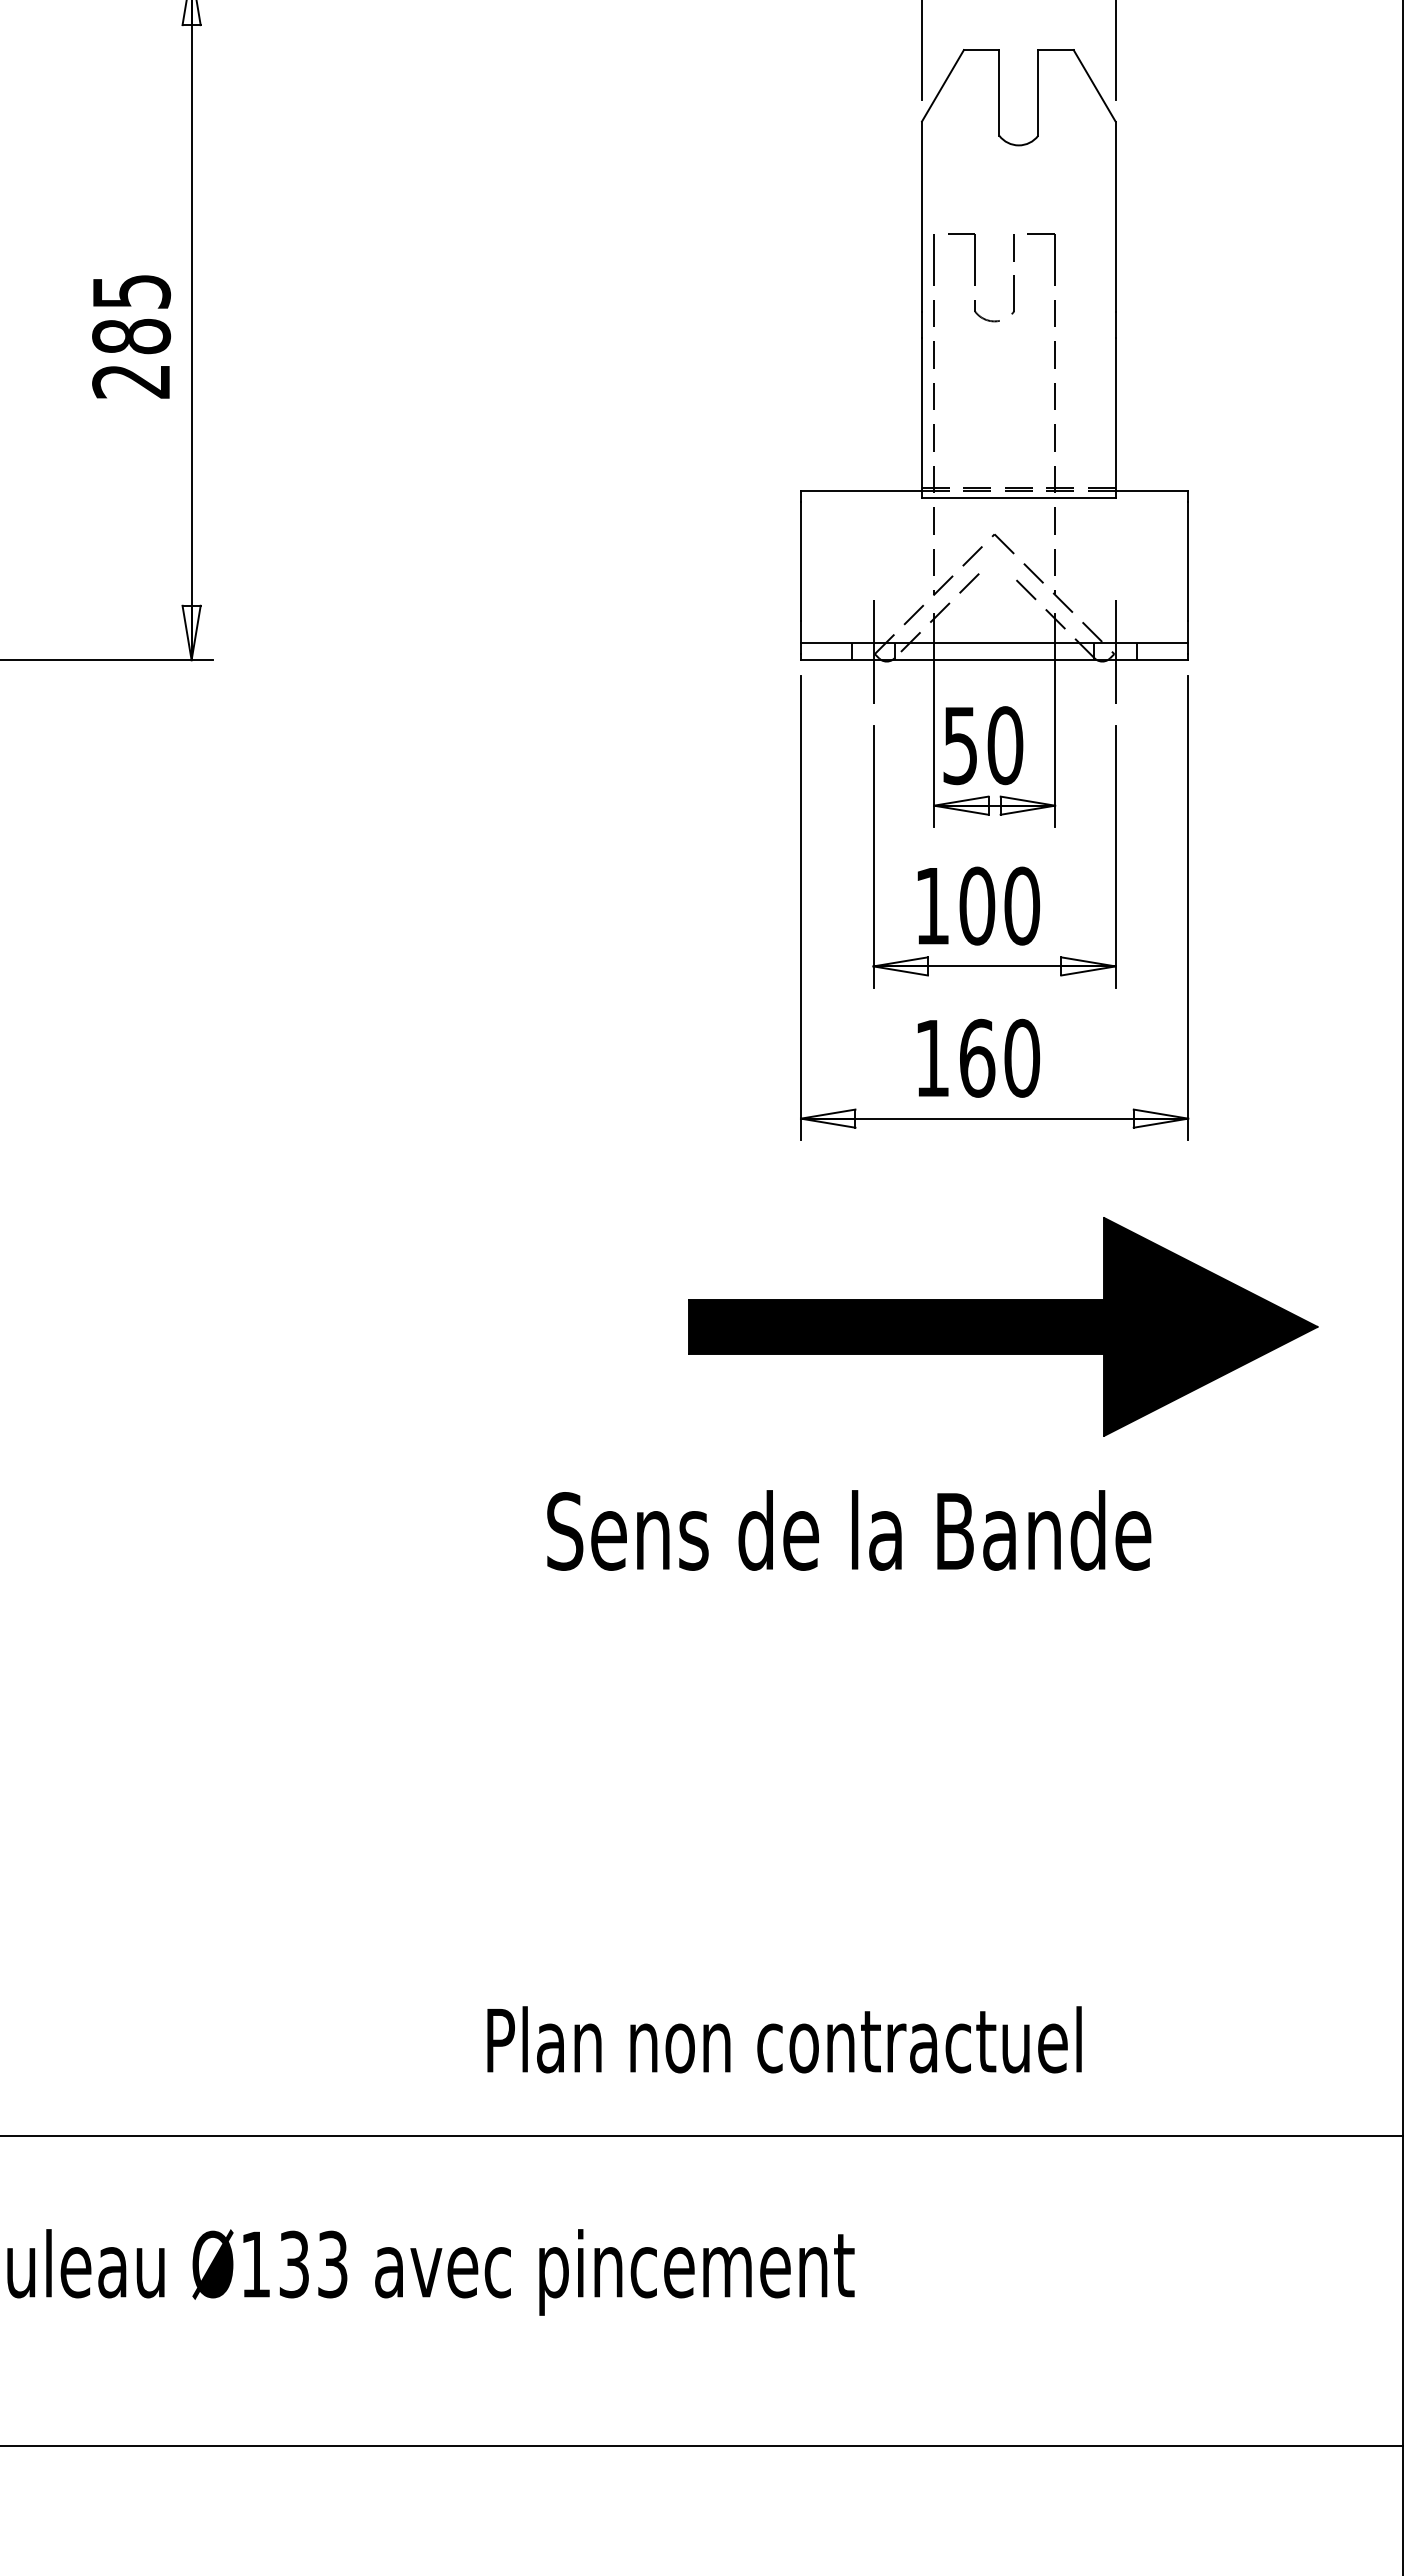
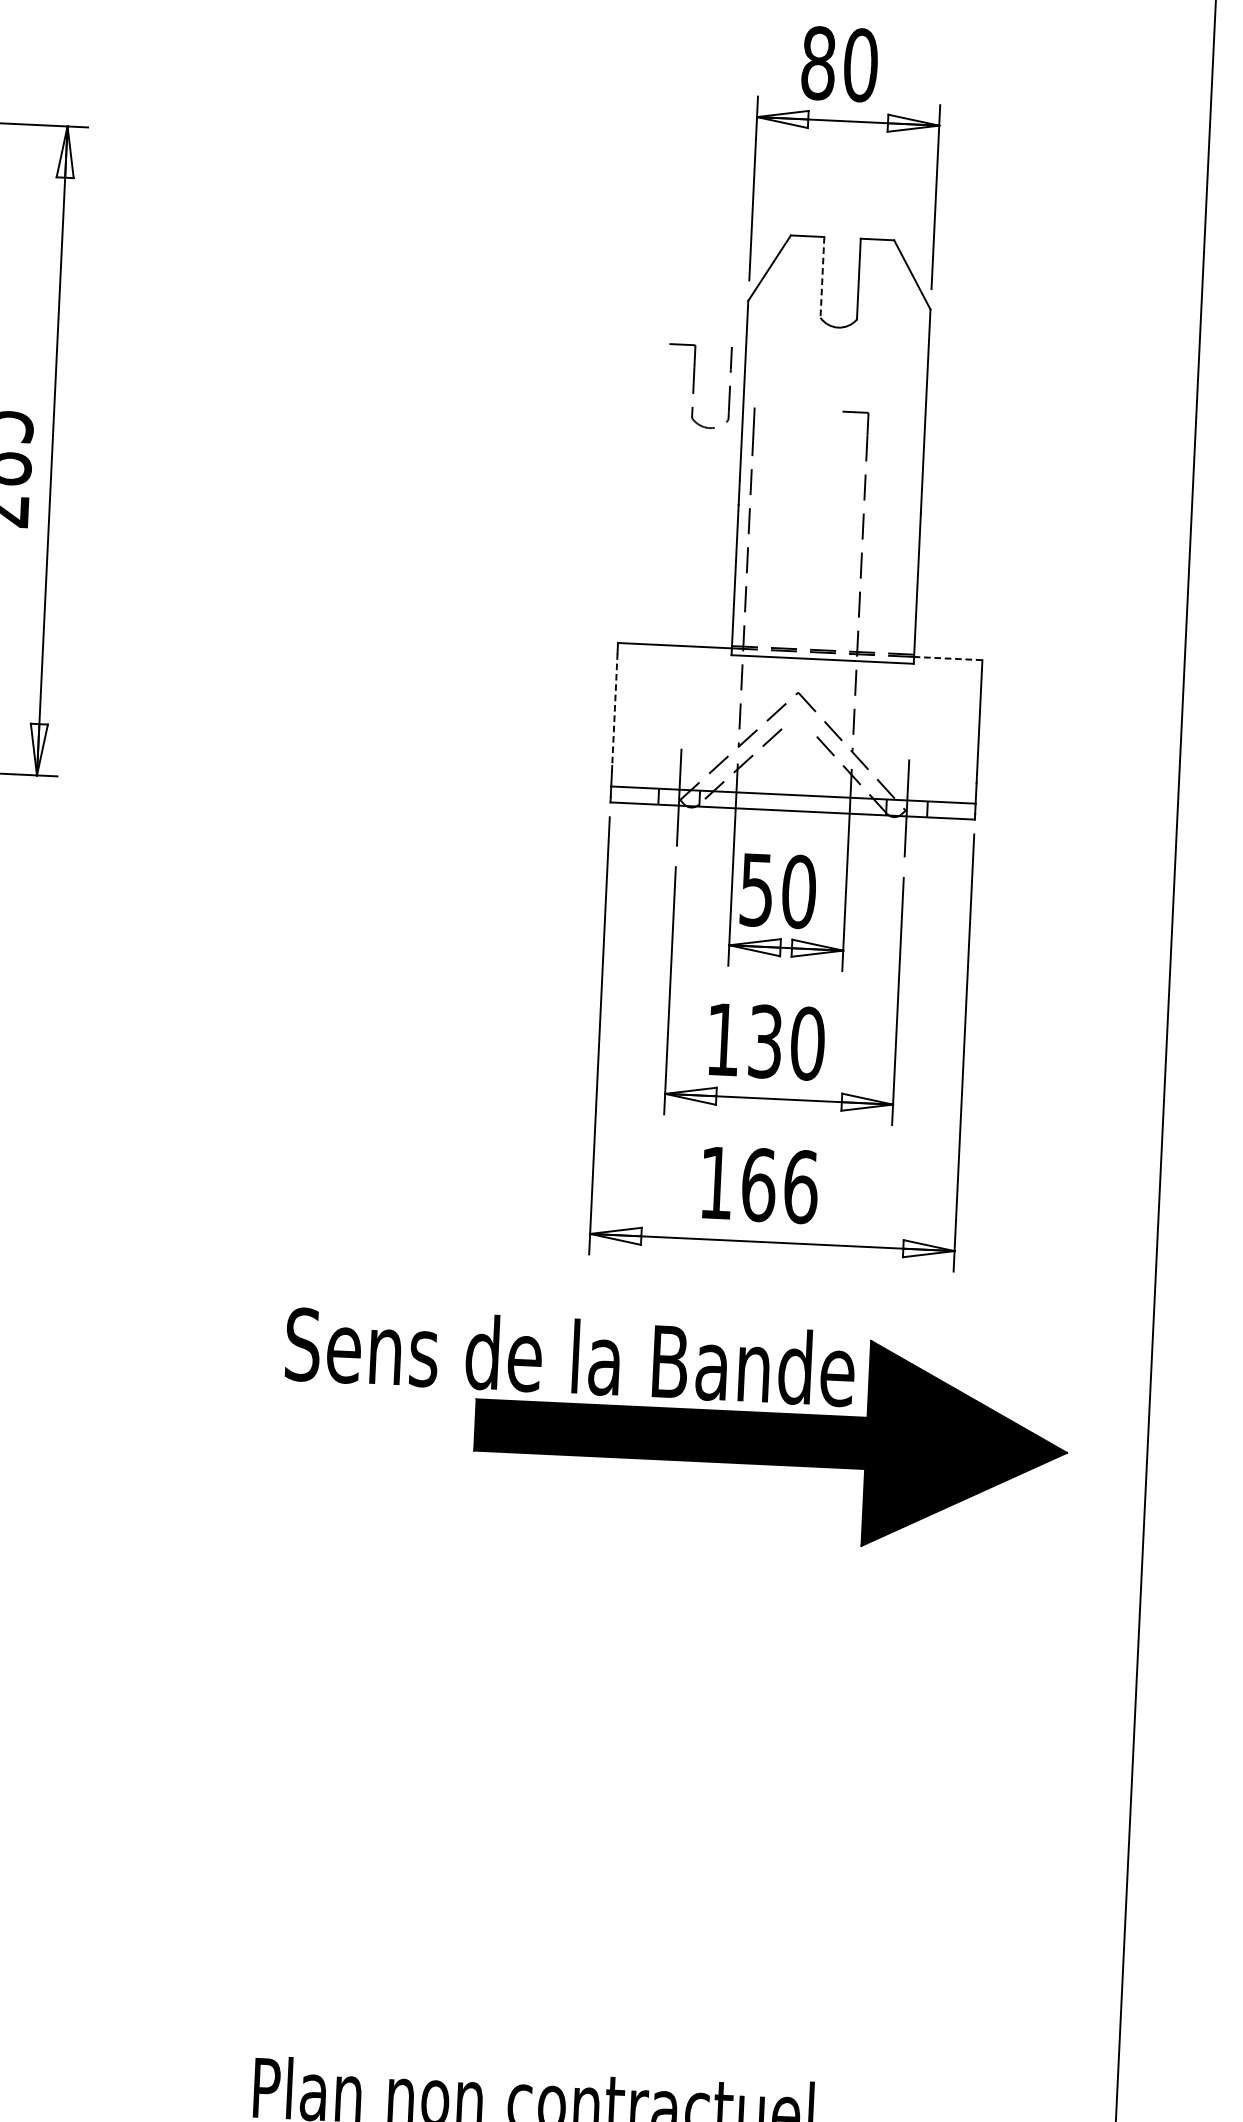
line: (999, 92) -> (822, 276), solid -> dashed
part: (981, 277) -> (699, 386), moved
line: (1151, 490) -> (947, 658), solid -> dashed
line: (801, 561) -> (615, 709), solid -> dashed
text: (977, 905) -> (765, 1041), 100 -> 130
text: (1022, 1057) -> (801, 1186), 160 -> 166
text: (849, 1530) -> (570, 1356), moved

